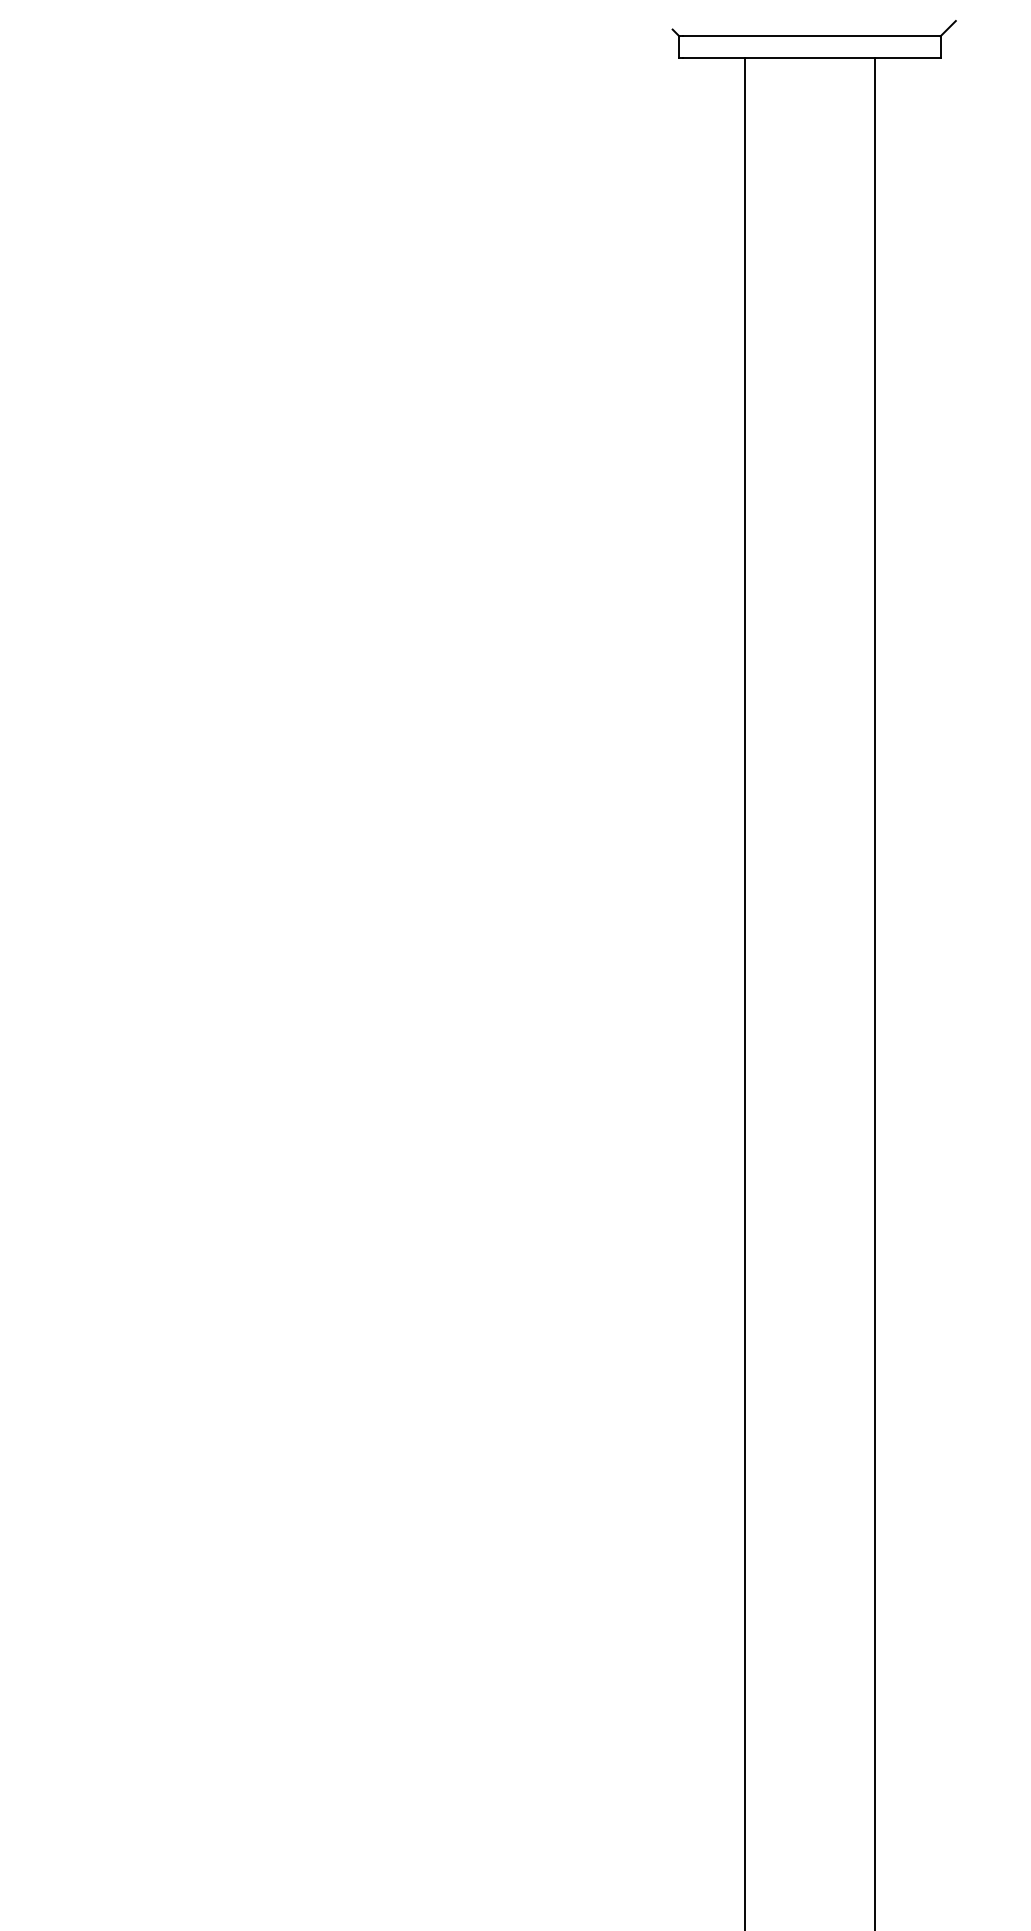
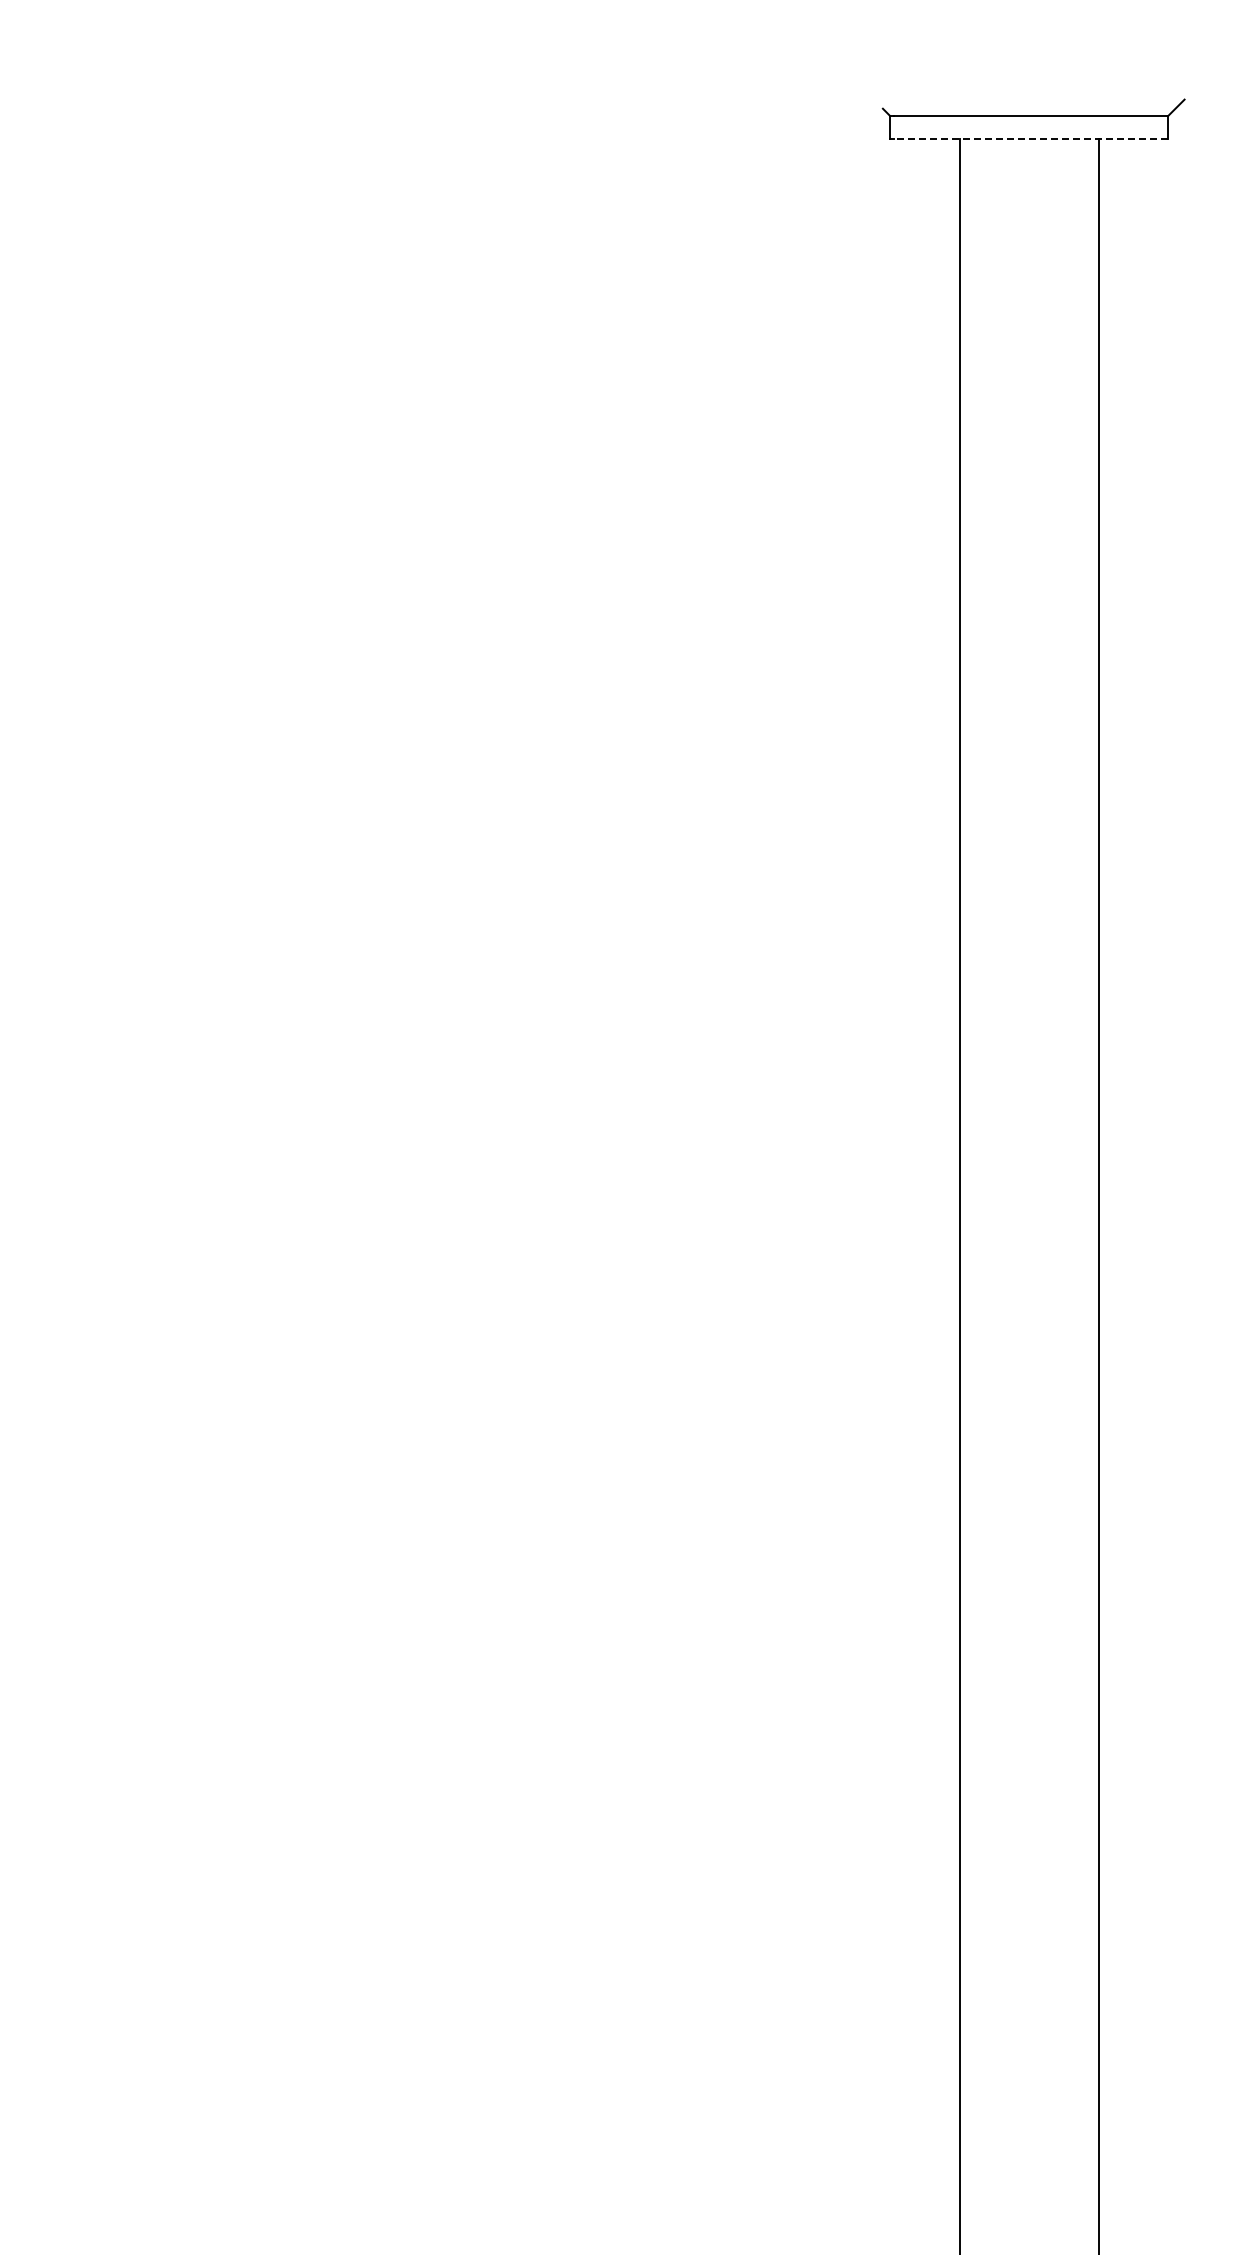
line: (812, 58) -> (1031, 139), solid -> dashed

